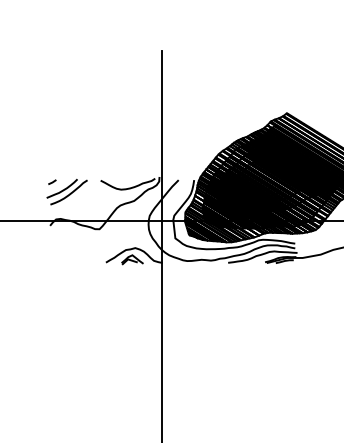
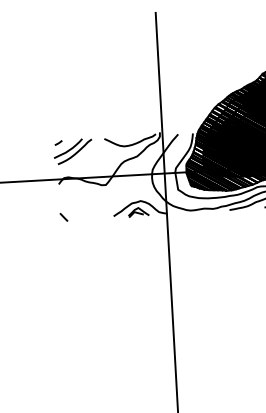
line: (53, 260) -> (63, 217), added

